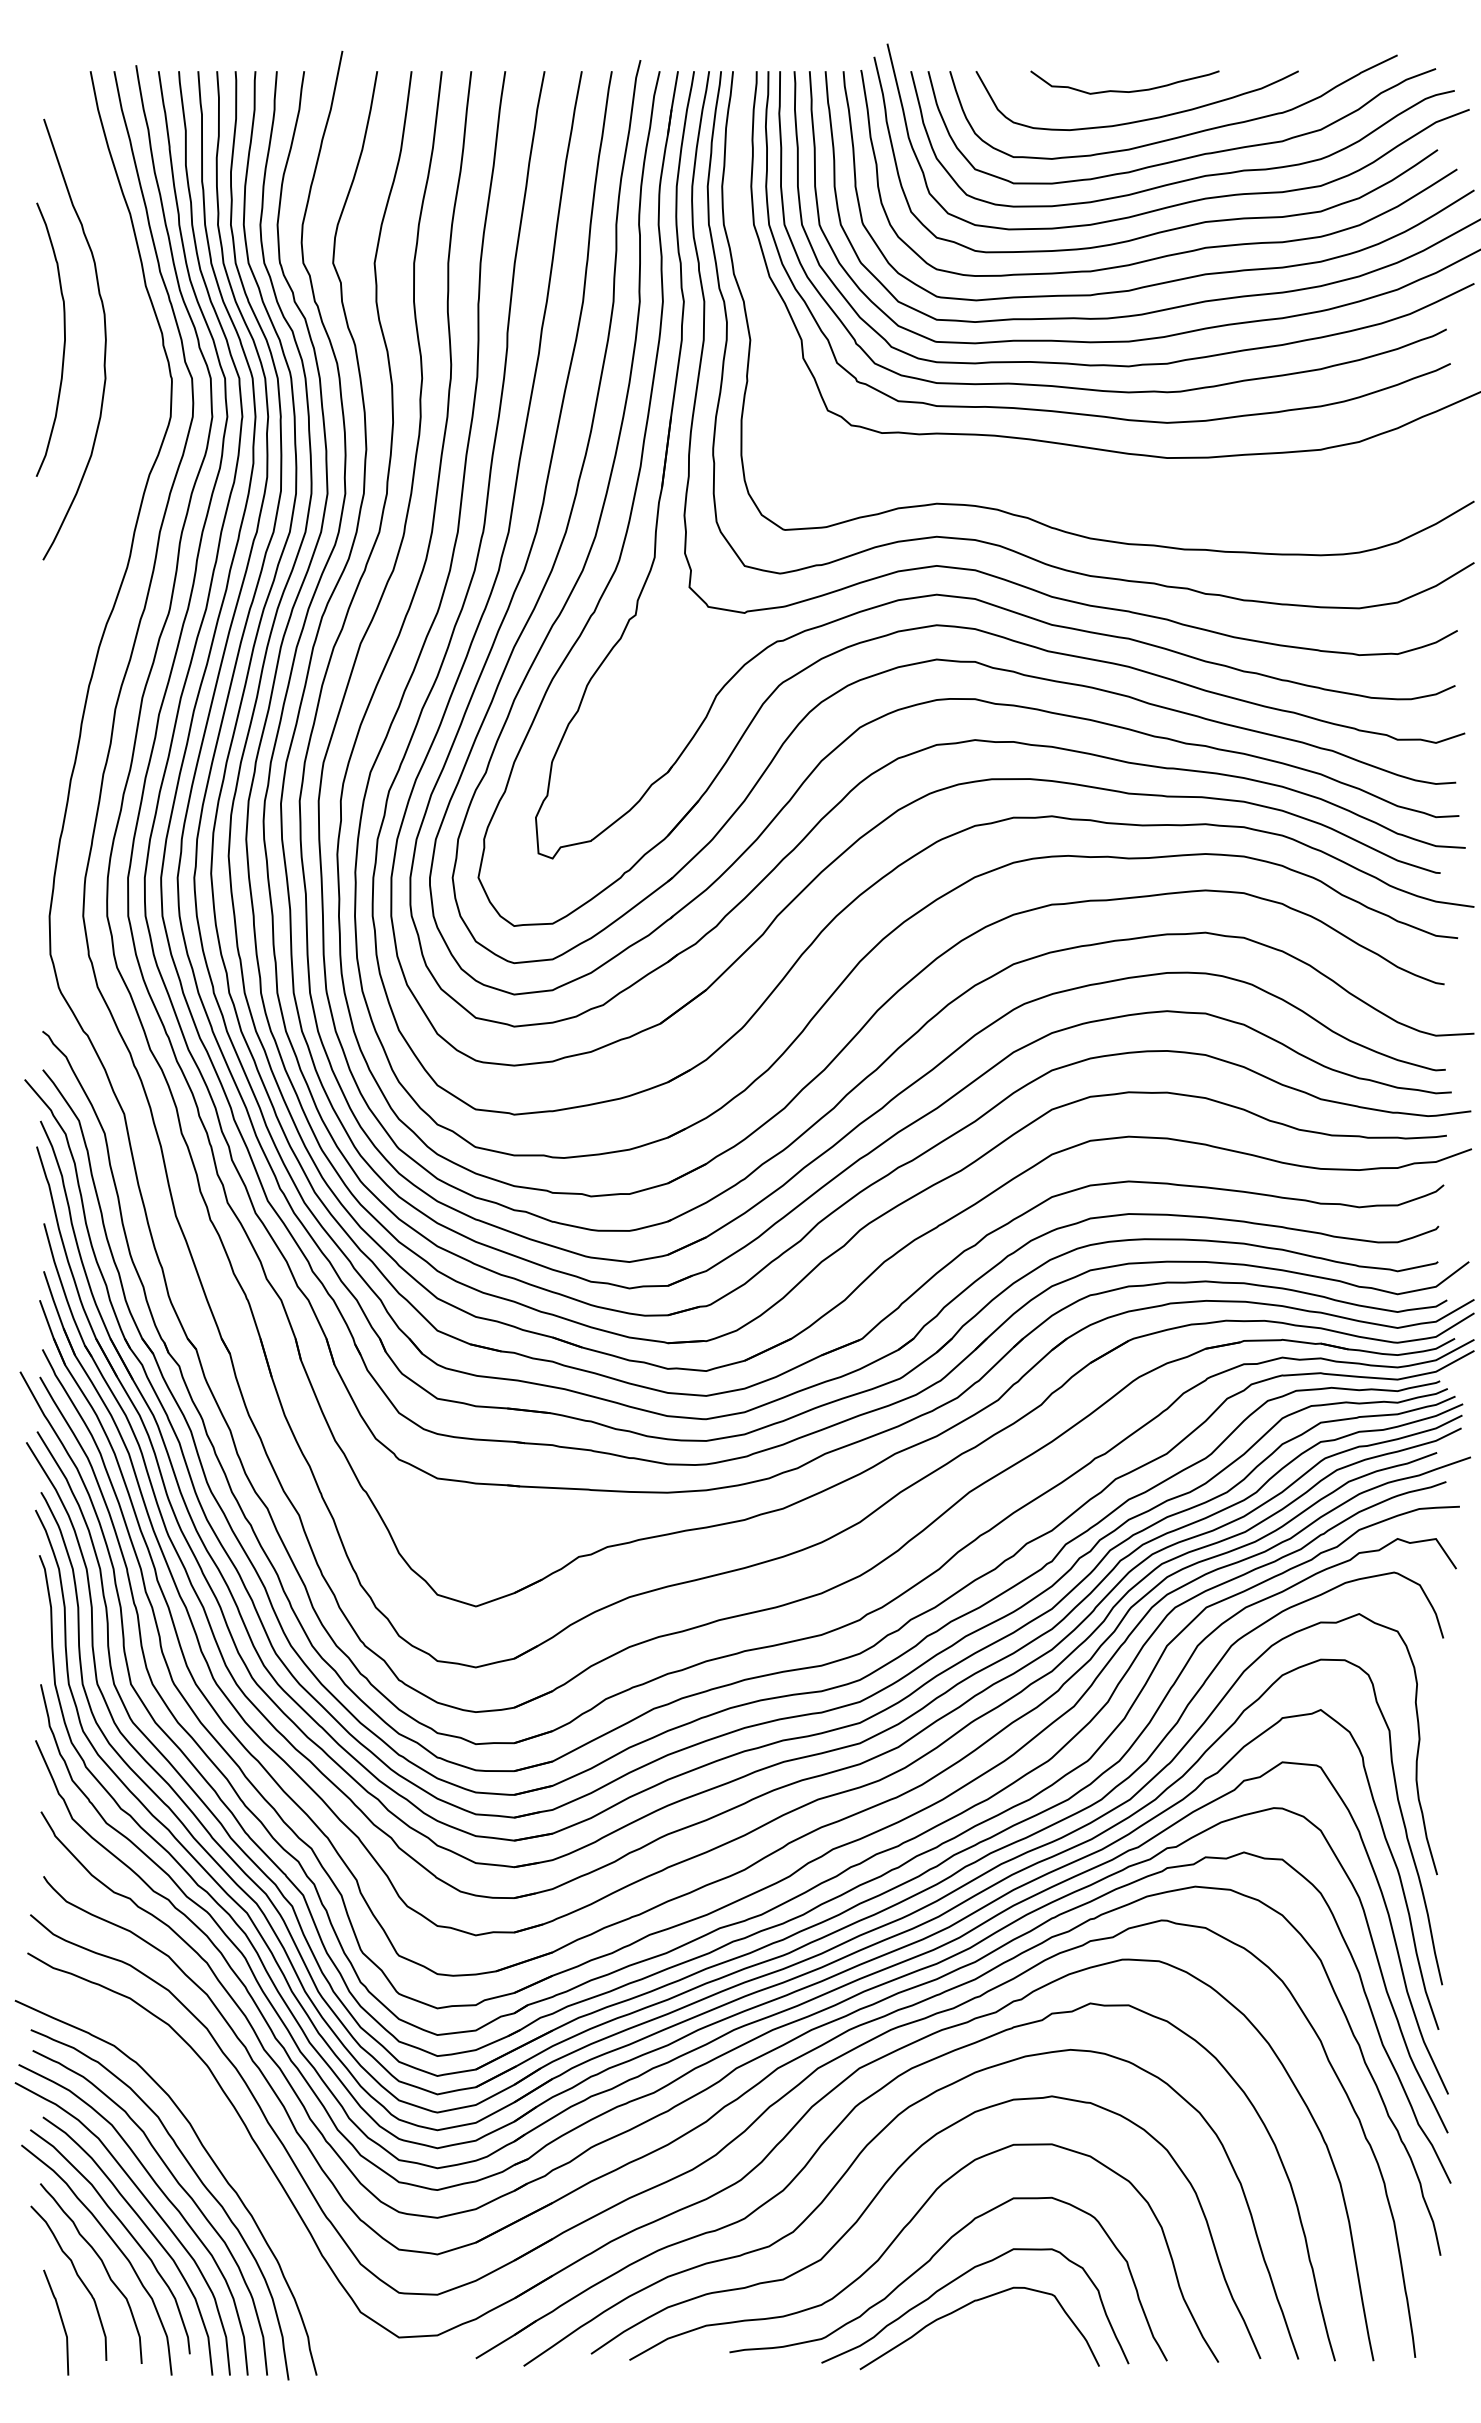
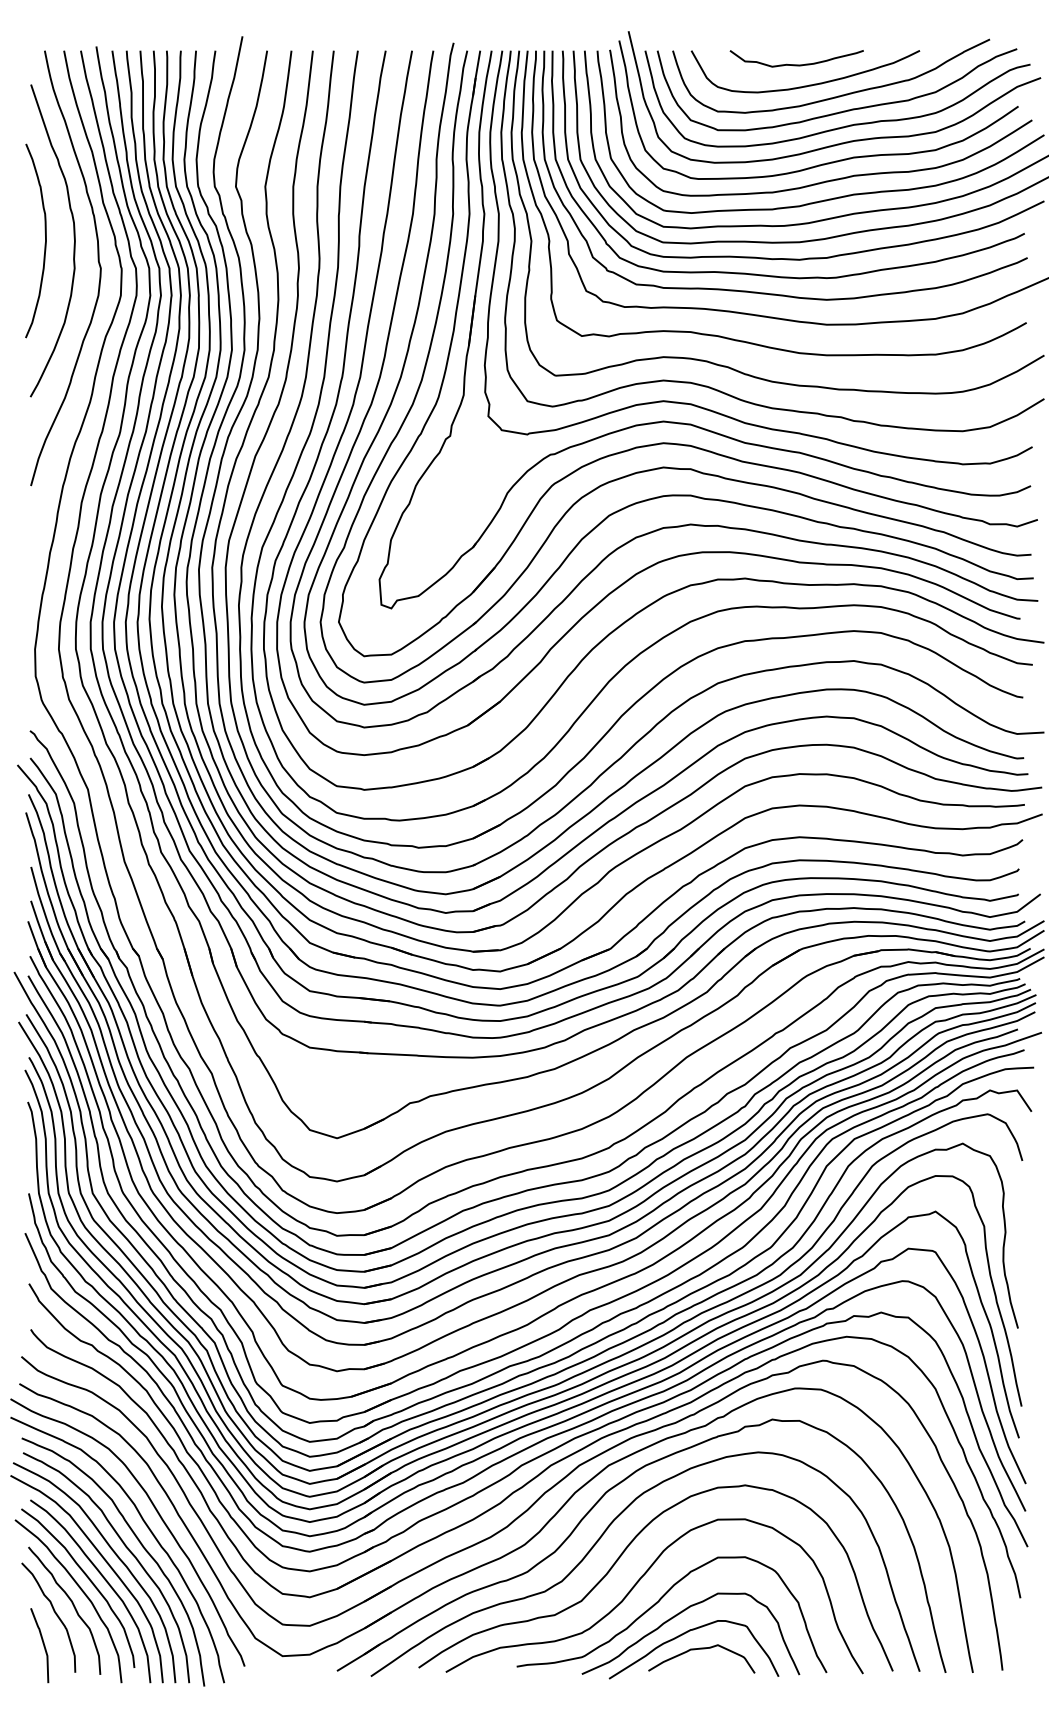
curve: (138, 369) -> (98, 262), added
curve: (1053, 481) -> (746, 341), added
curve: (223, 2137) -> (158, 1514), added
curve: (986, 2328) -> (698, 1649), added

